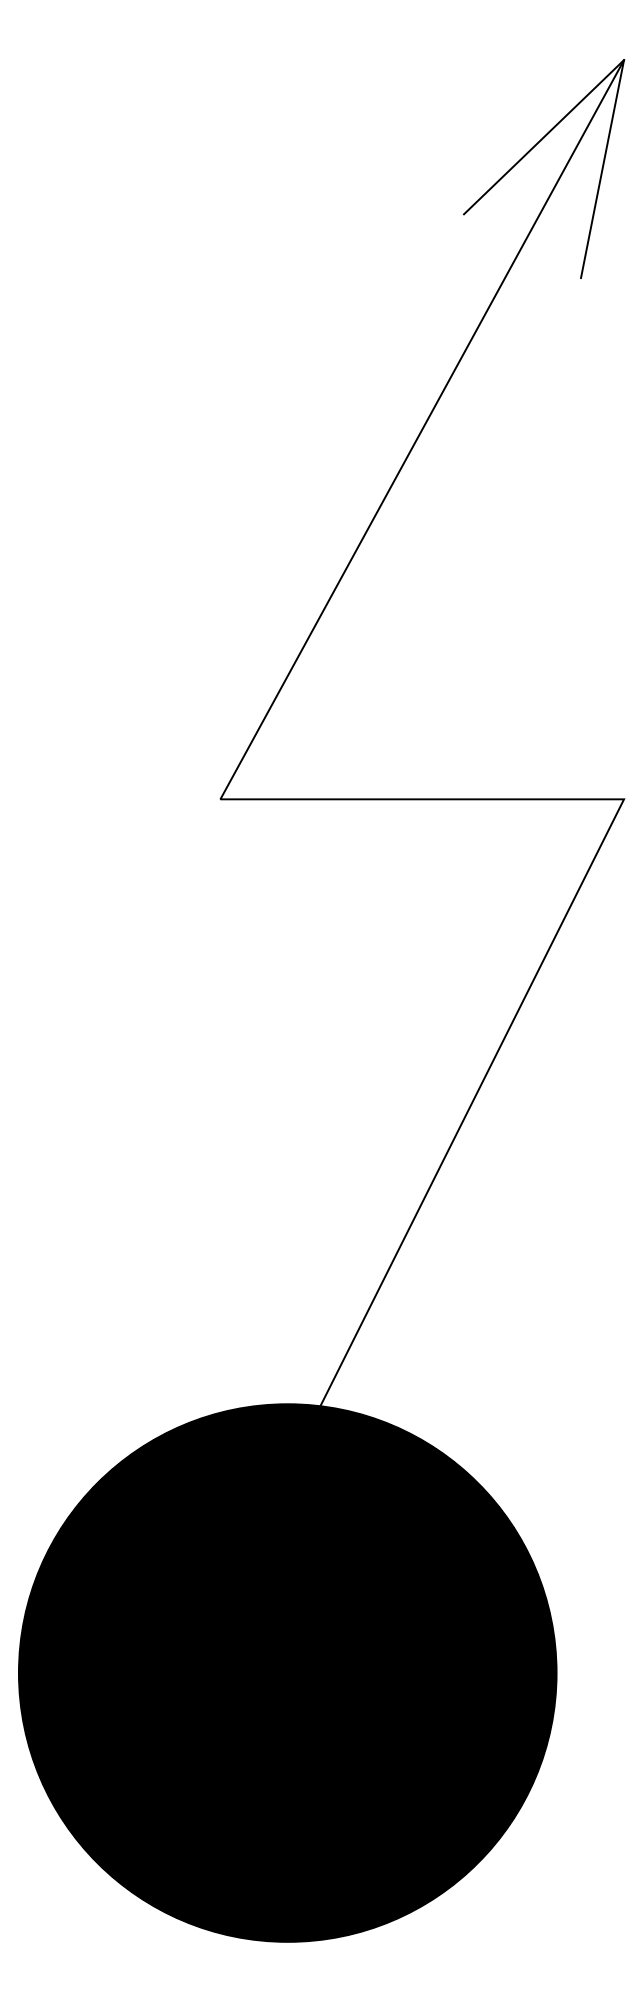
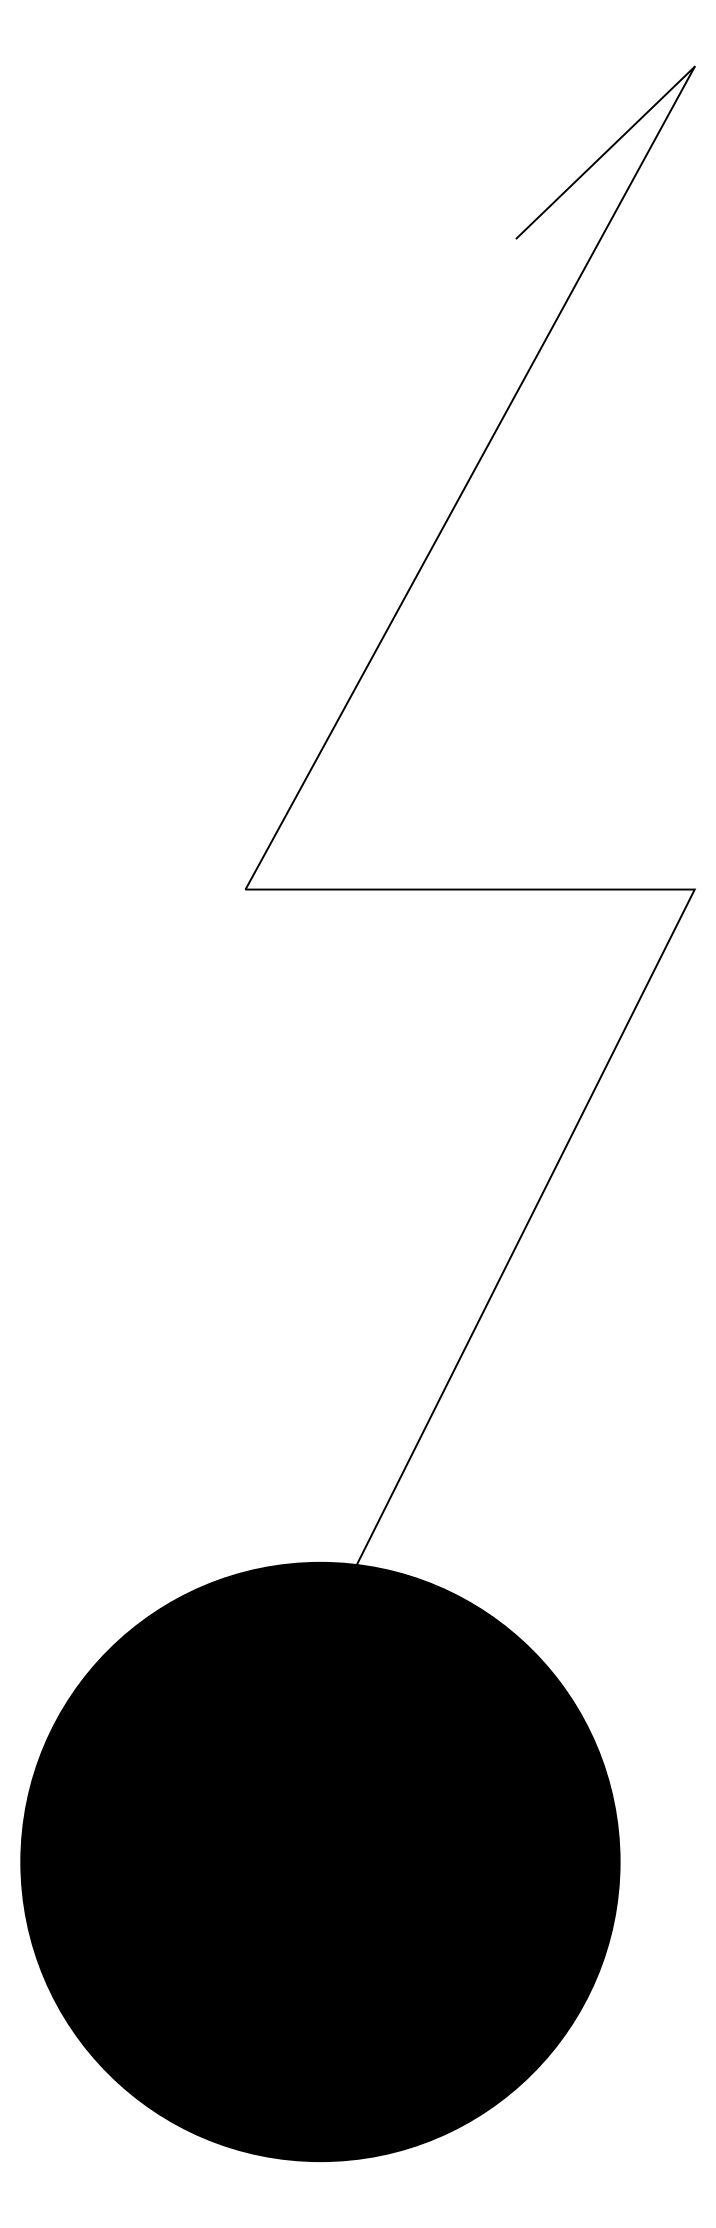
line: (602, 168) -> (670, 187), removed

